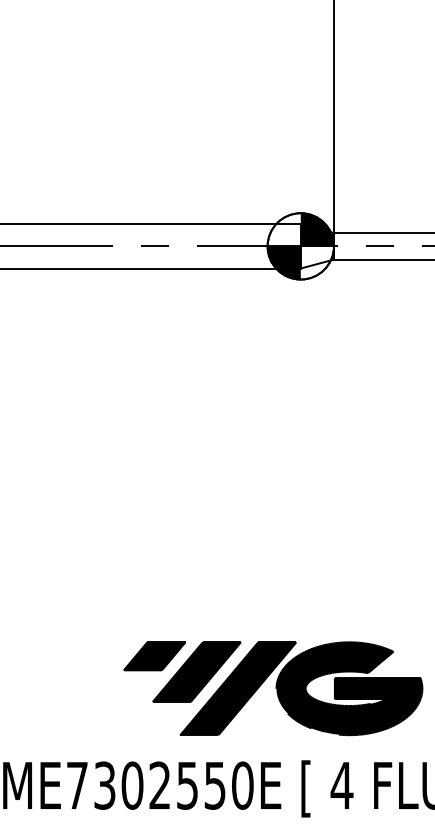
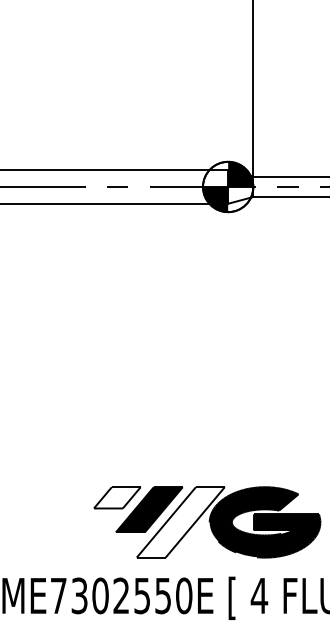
fill: (153, 655) -> (116, 497), removed
fill: (237, 688) -> (180, 522), removed

